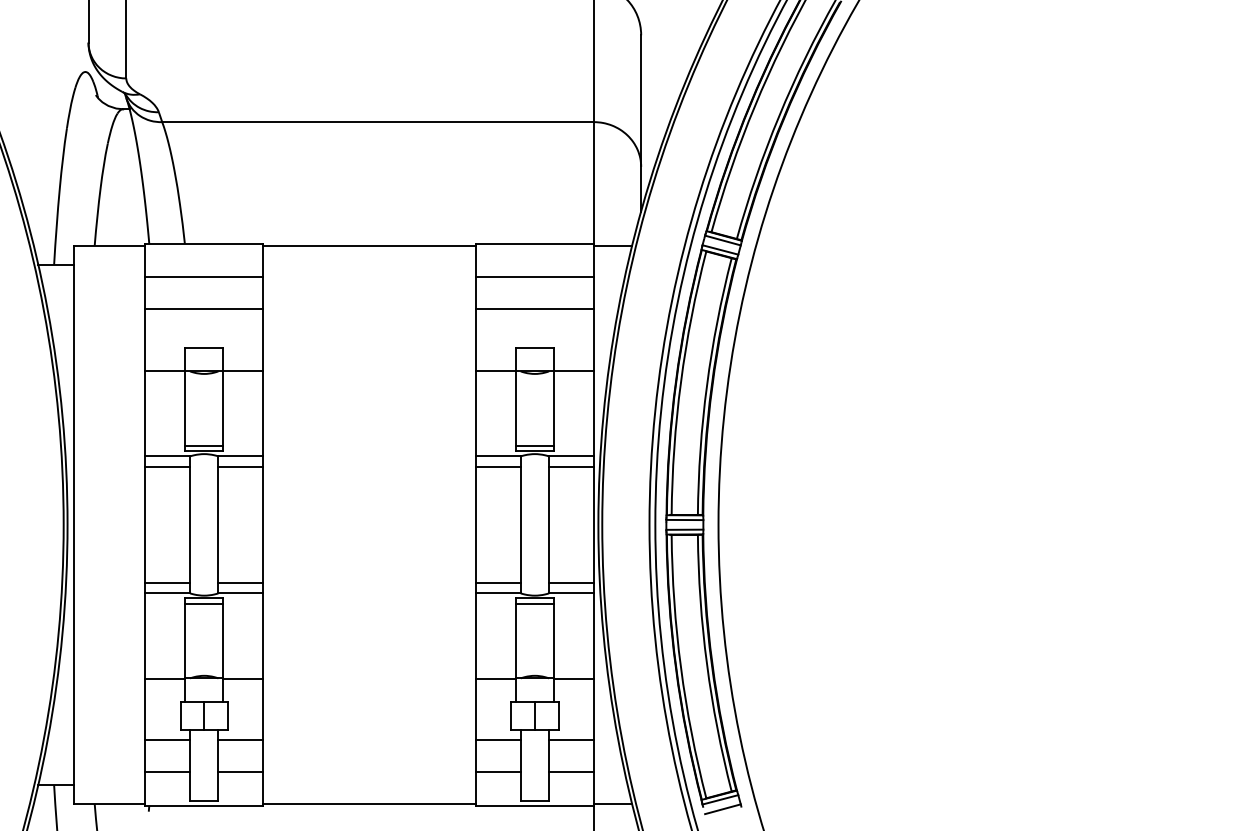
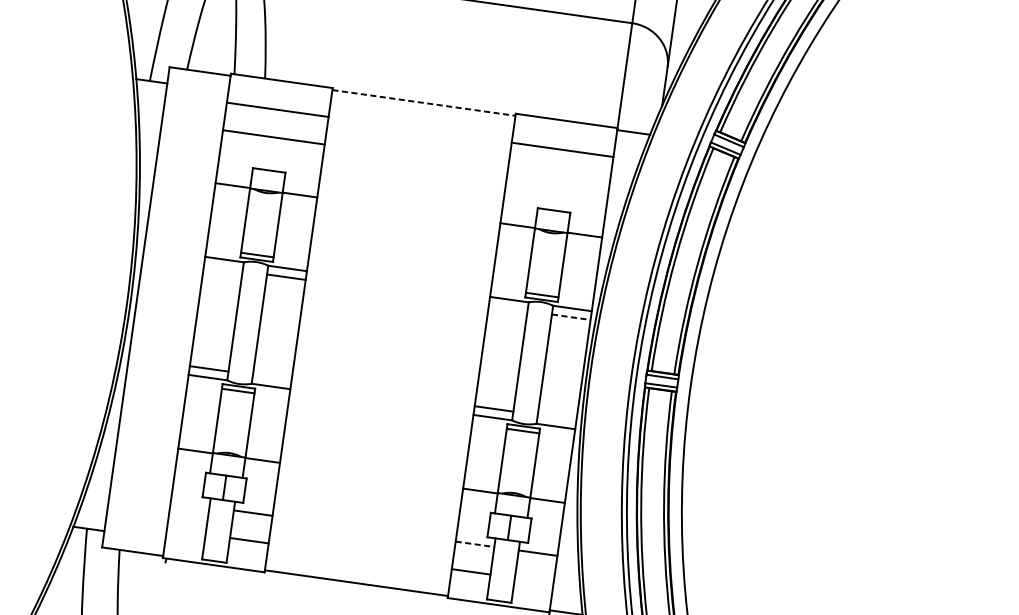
line: (370, 246) -> (424, 103), solid -> dashed
line: (534, 309) -> (558, 177), removed
line: (167, 466) -> (223, 268), removed
line: (497, 466) -> (507, 308), removed
line: (572, 466) -> (572, 317), solid -> dashed
line: (240, 583) -> (271, 377), removed
line: (571, 583) -> (557, 418), removed
line: (167, 740) -> (190, 504), removed
line: (498, 740) -> (475, 544), solid -> dashed
line: (167, 772) -> (186, 531), removed
line: (571, 772) -> (534, 580), removed

